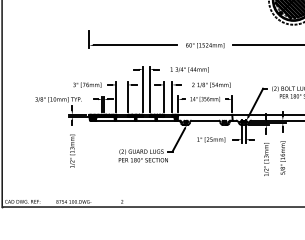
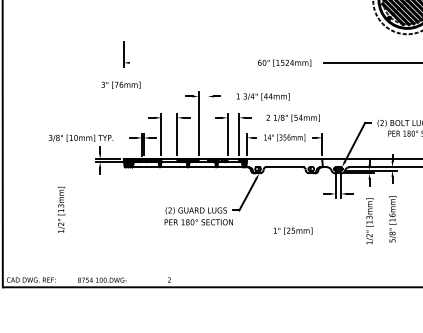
line: (135, 45) -> (187, 62), removed
text: (86, 84) -> (120, 84), moved
line: (149, 89) -> (207, 123), removed
text: (210, 139) -> (292, 230), moved
text: (72, 150) -> (61, 209), moved

